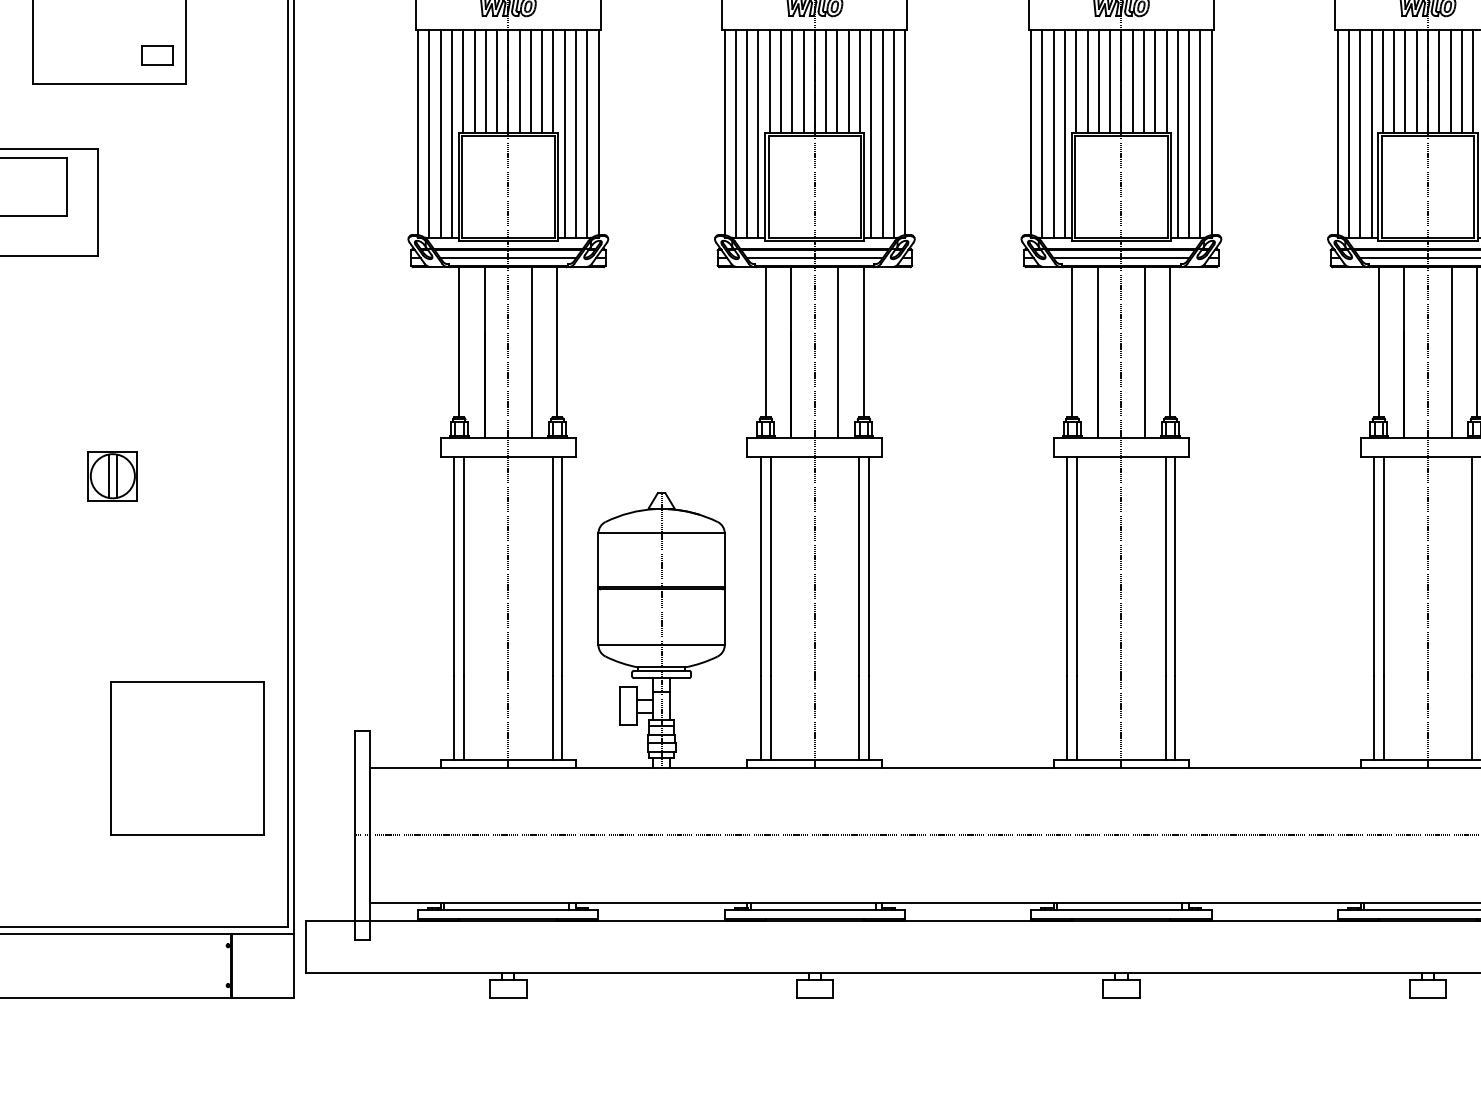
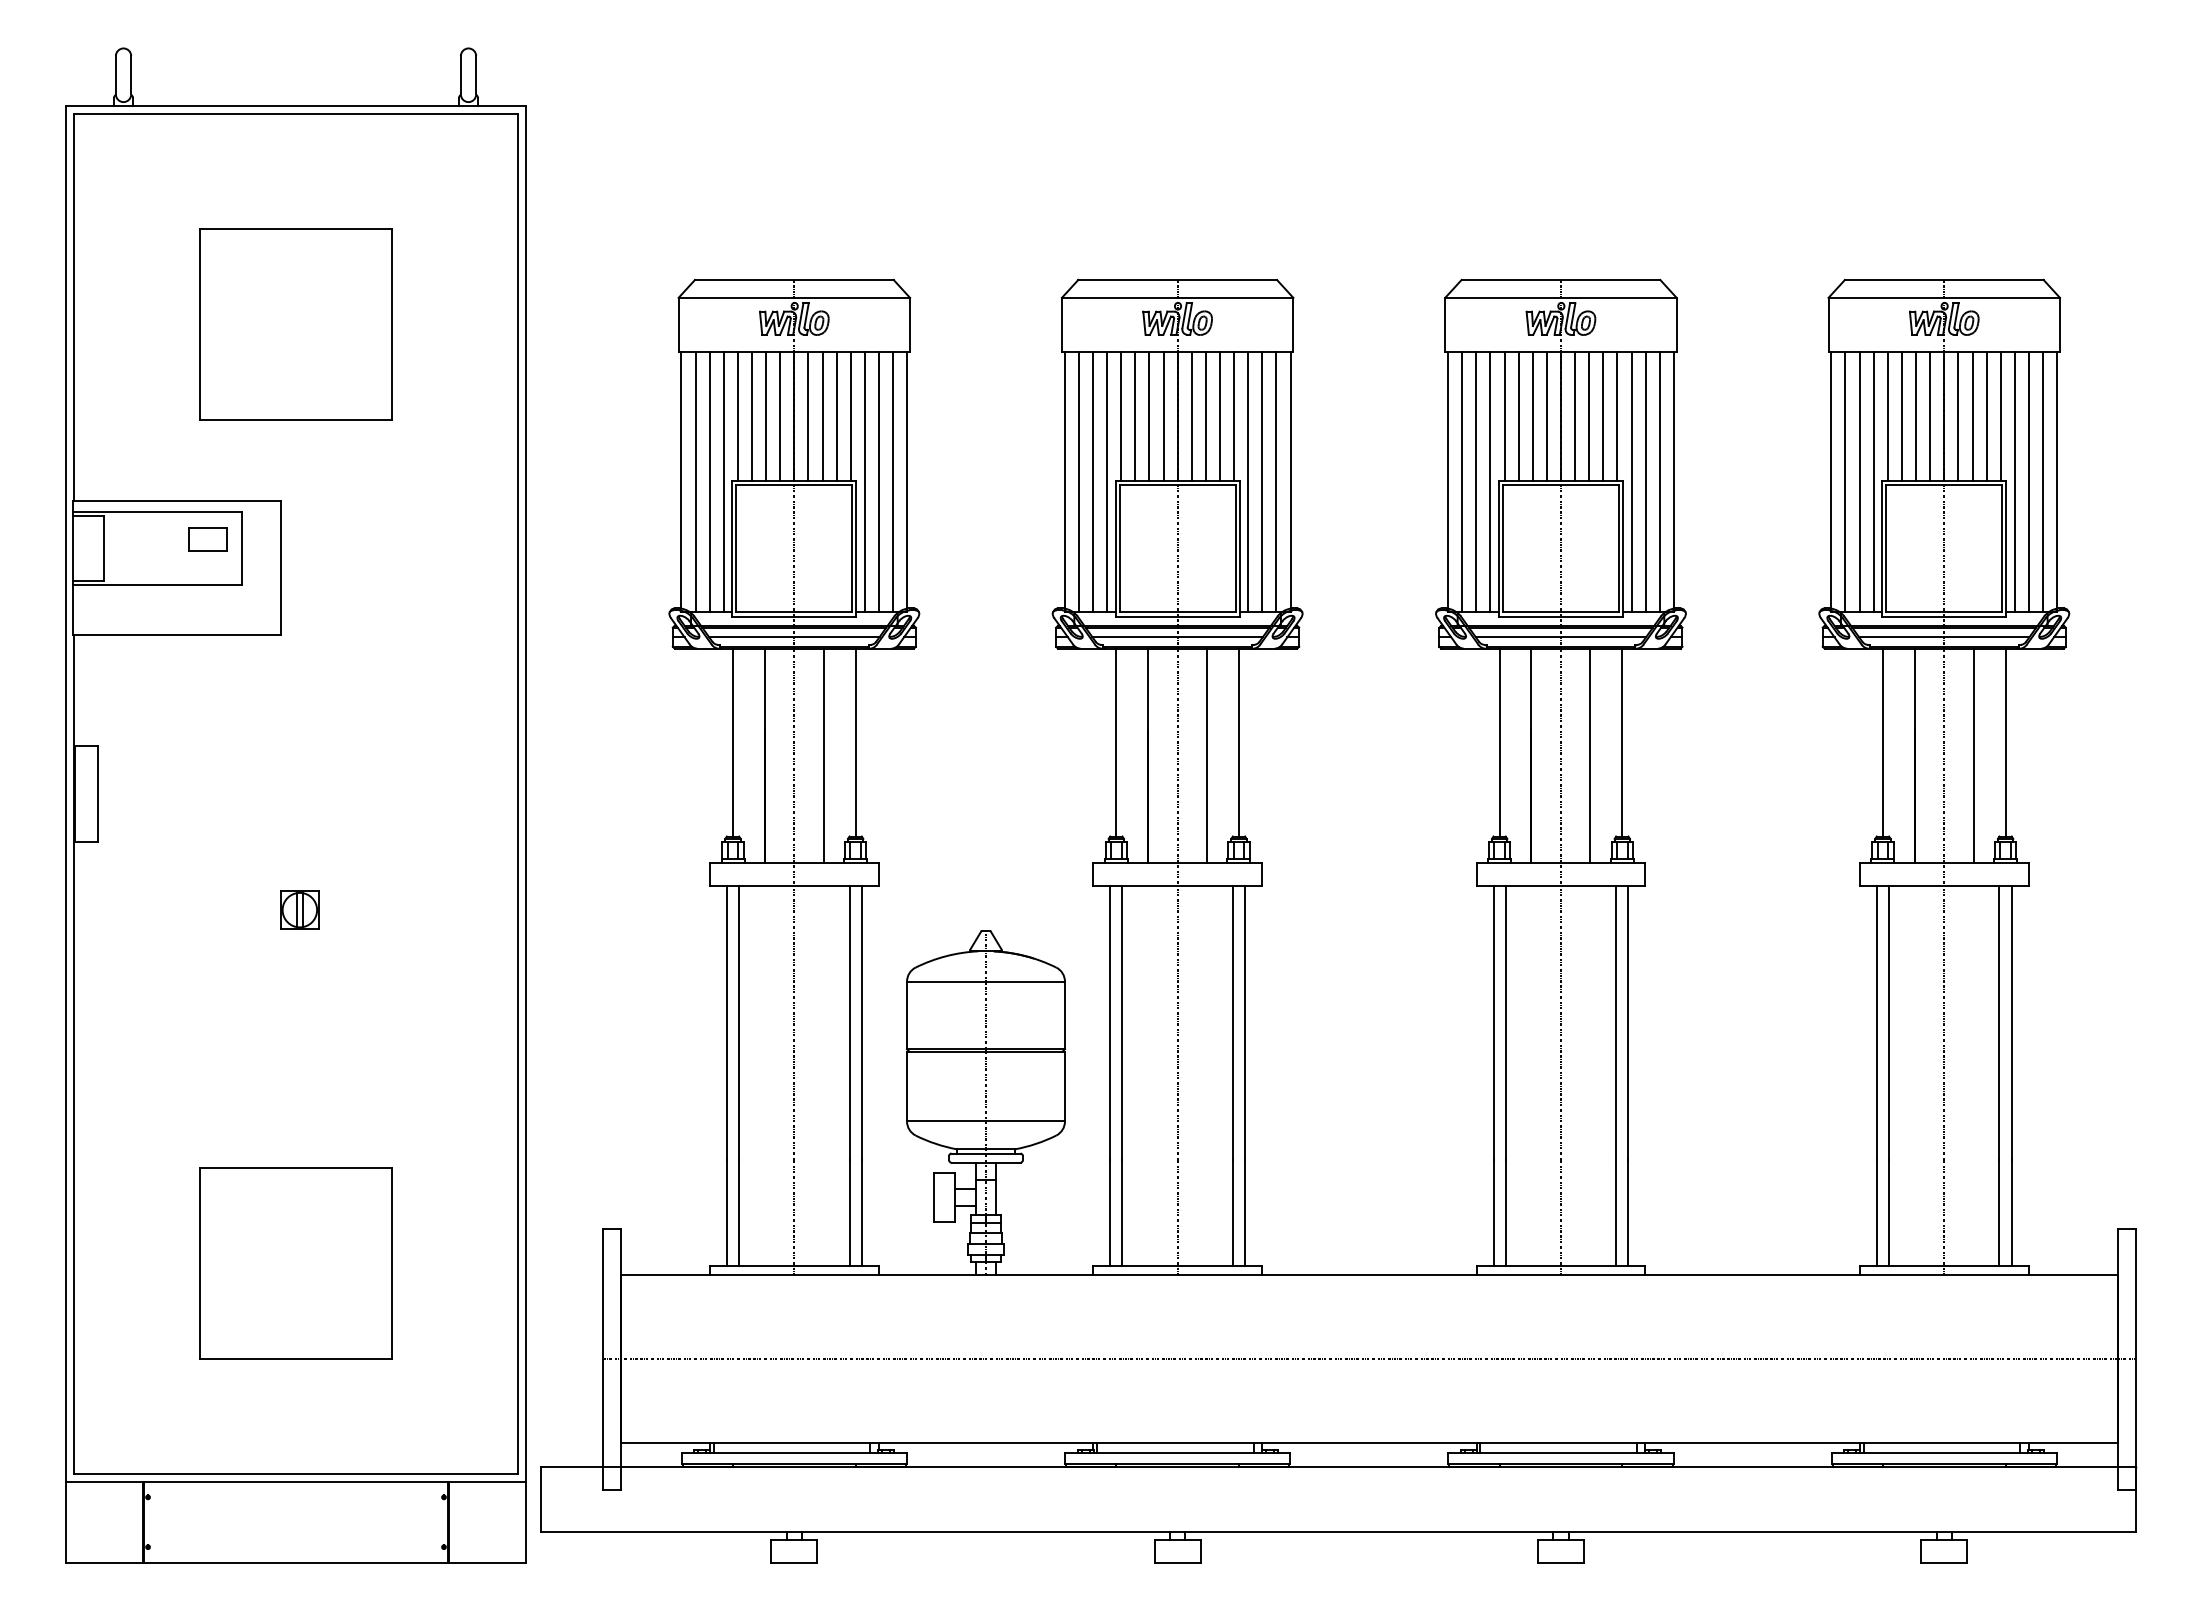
part: (157, 55) -> (207, 539), moved
part: (112, 475) -> (299, 909), size x0.62
part: (186, 758) -> (295, 1263), moved

